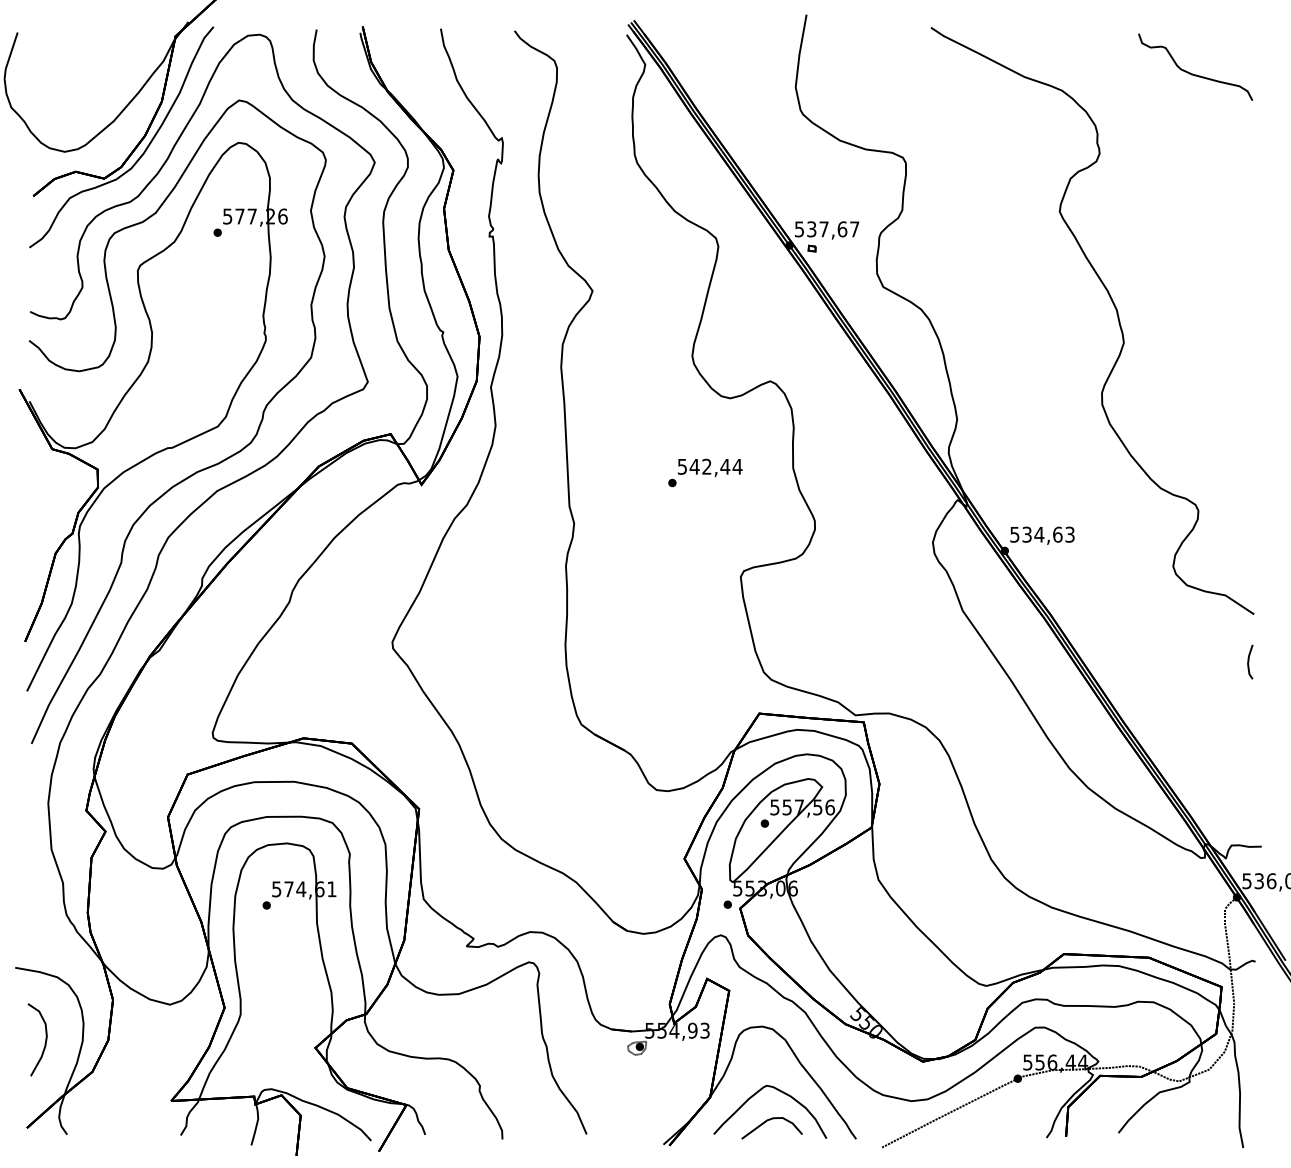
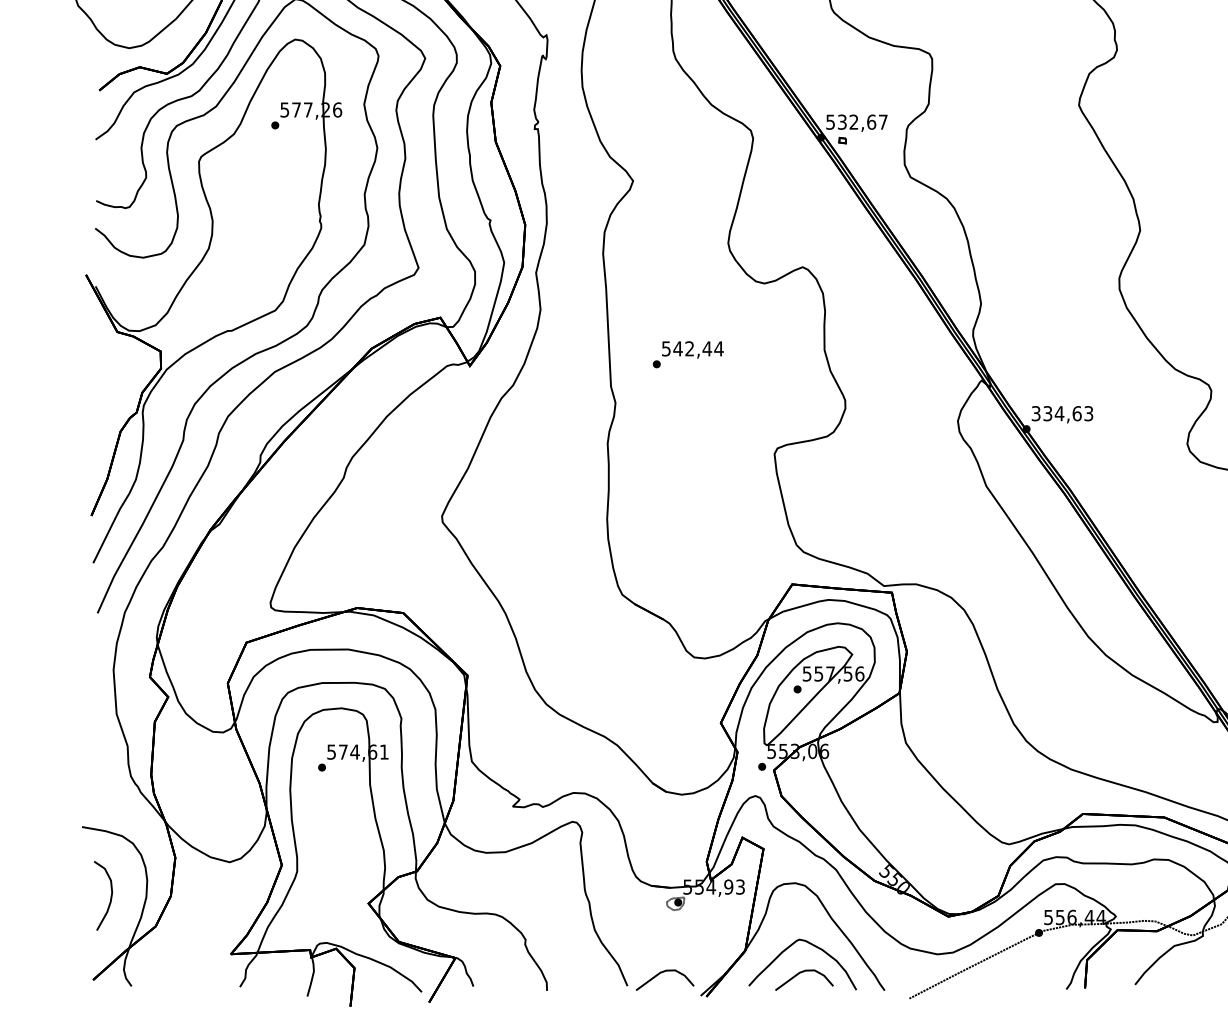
text: (823, 229) -> (853, 122), 537,67 -> 532,67
text: (705, 472) -> (688, 354), moved
text: (1014, 533) -> (1035, 412), 534,63 -> 334,63
part: (620, 1122) -> (659, 974), added

